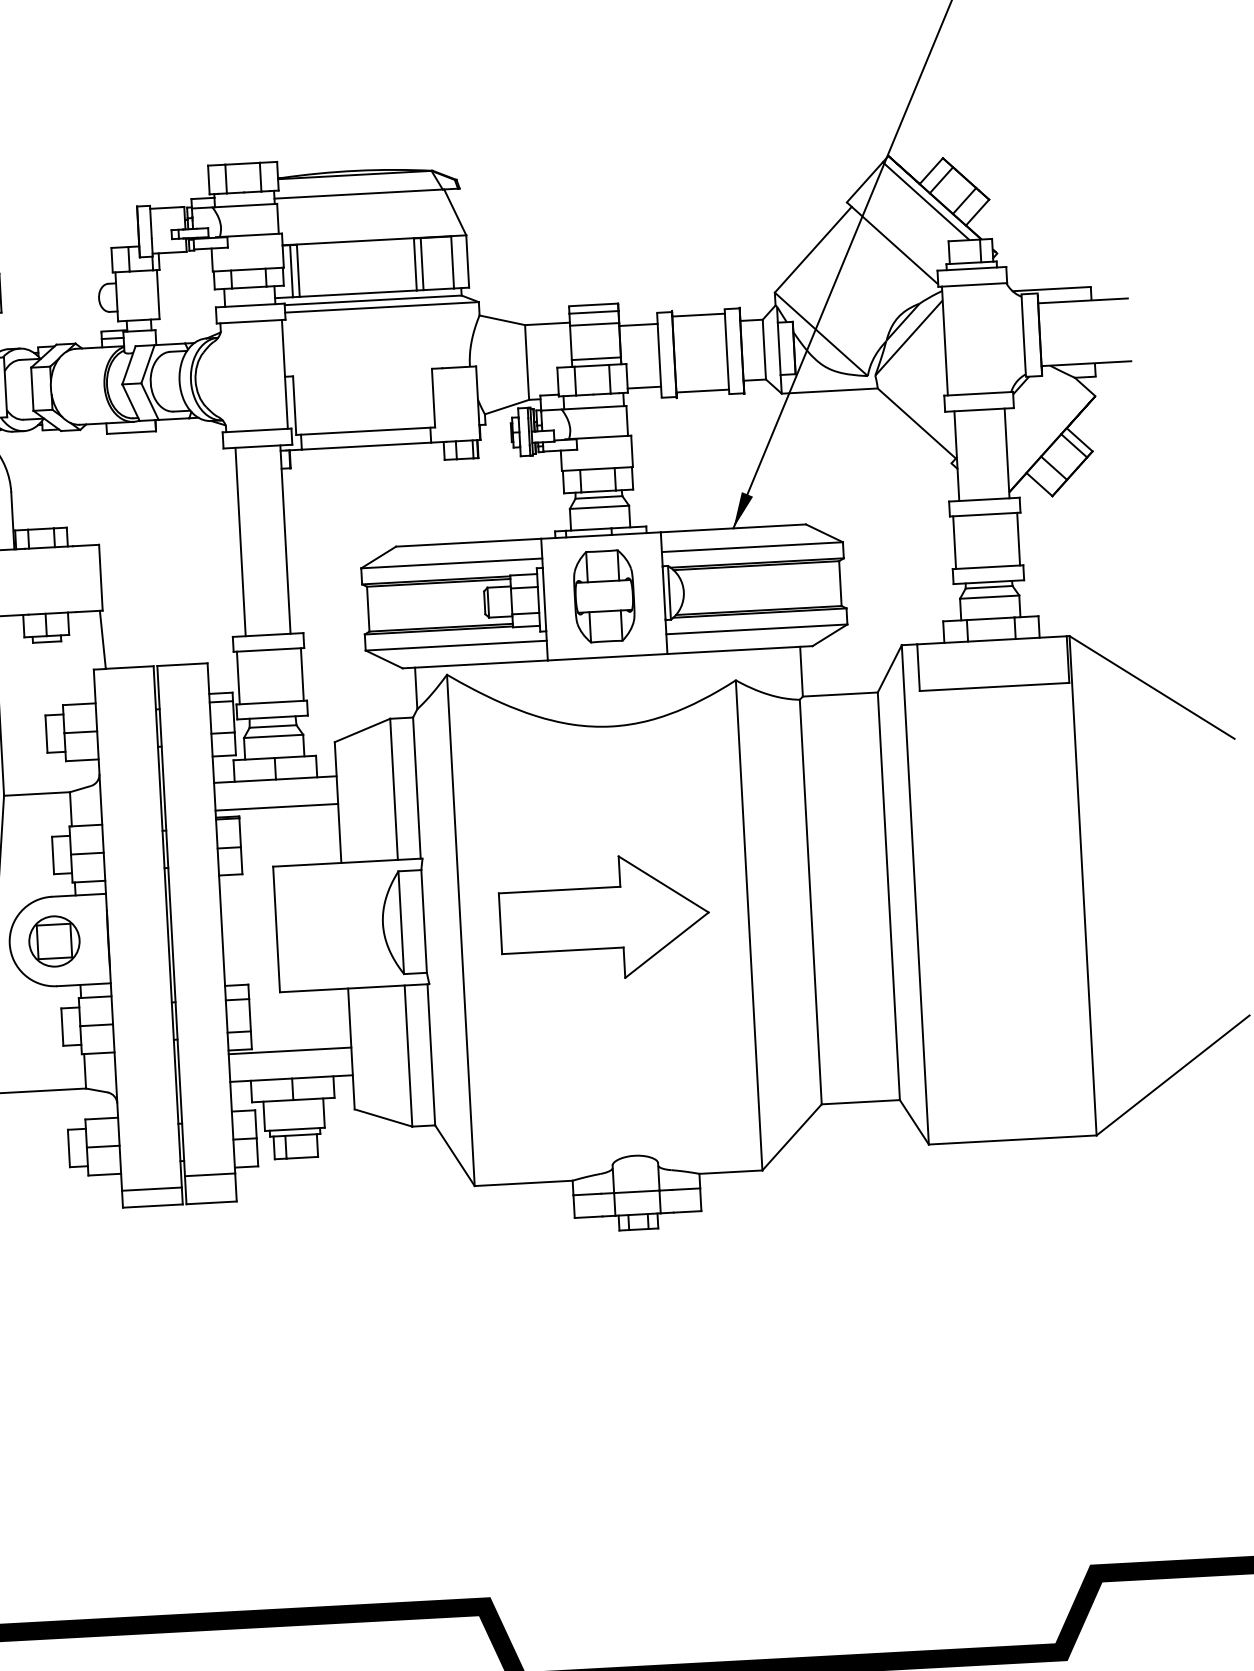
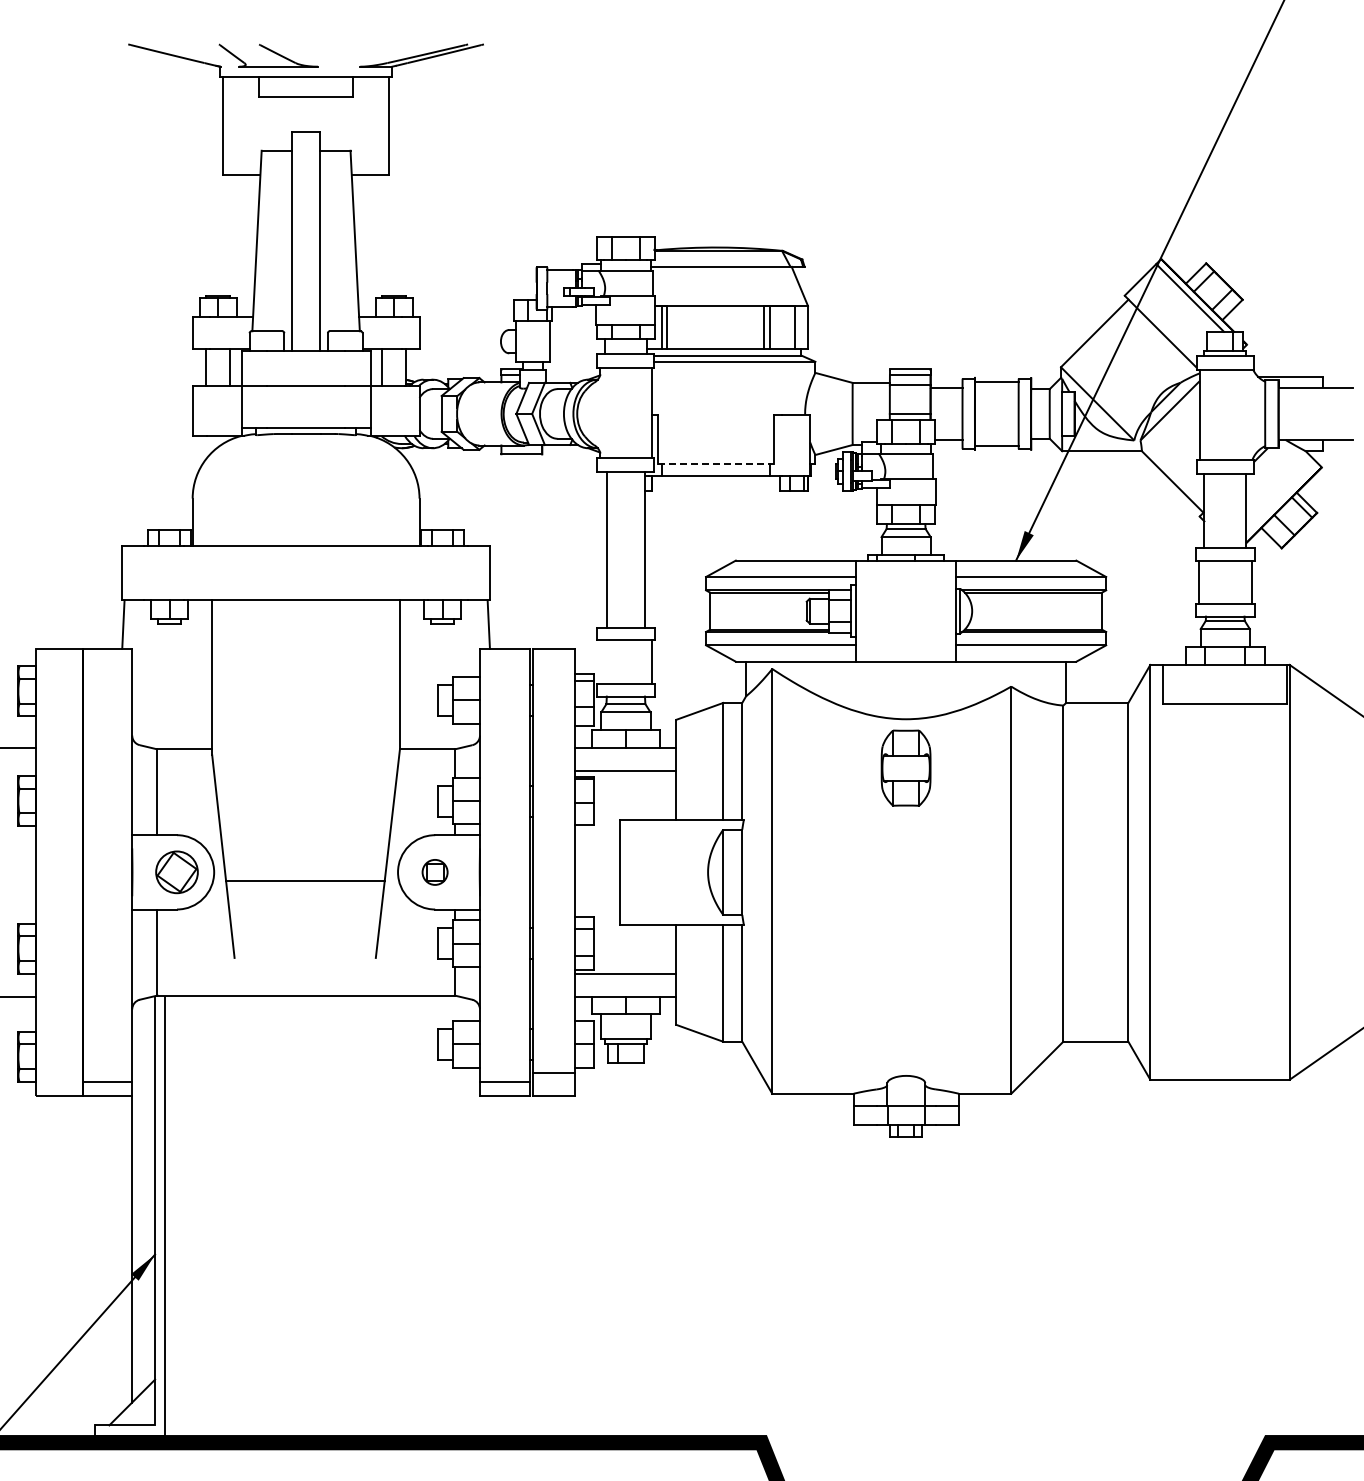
line: (365, 431) -> (715, 463), solid -> dashed
part: (603, 595) -> (905, 767), moved
line: (238, 678) -> (599, 662), removed
part: (604, 917) -> (891, 877), removed
part: (53, 941) -> (434, 872), size x0.6

